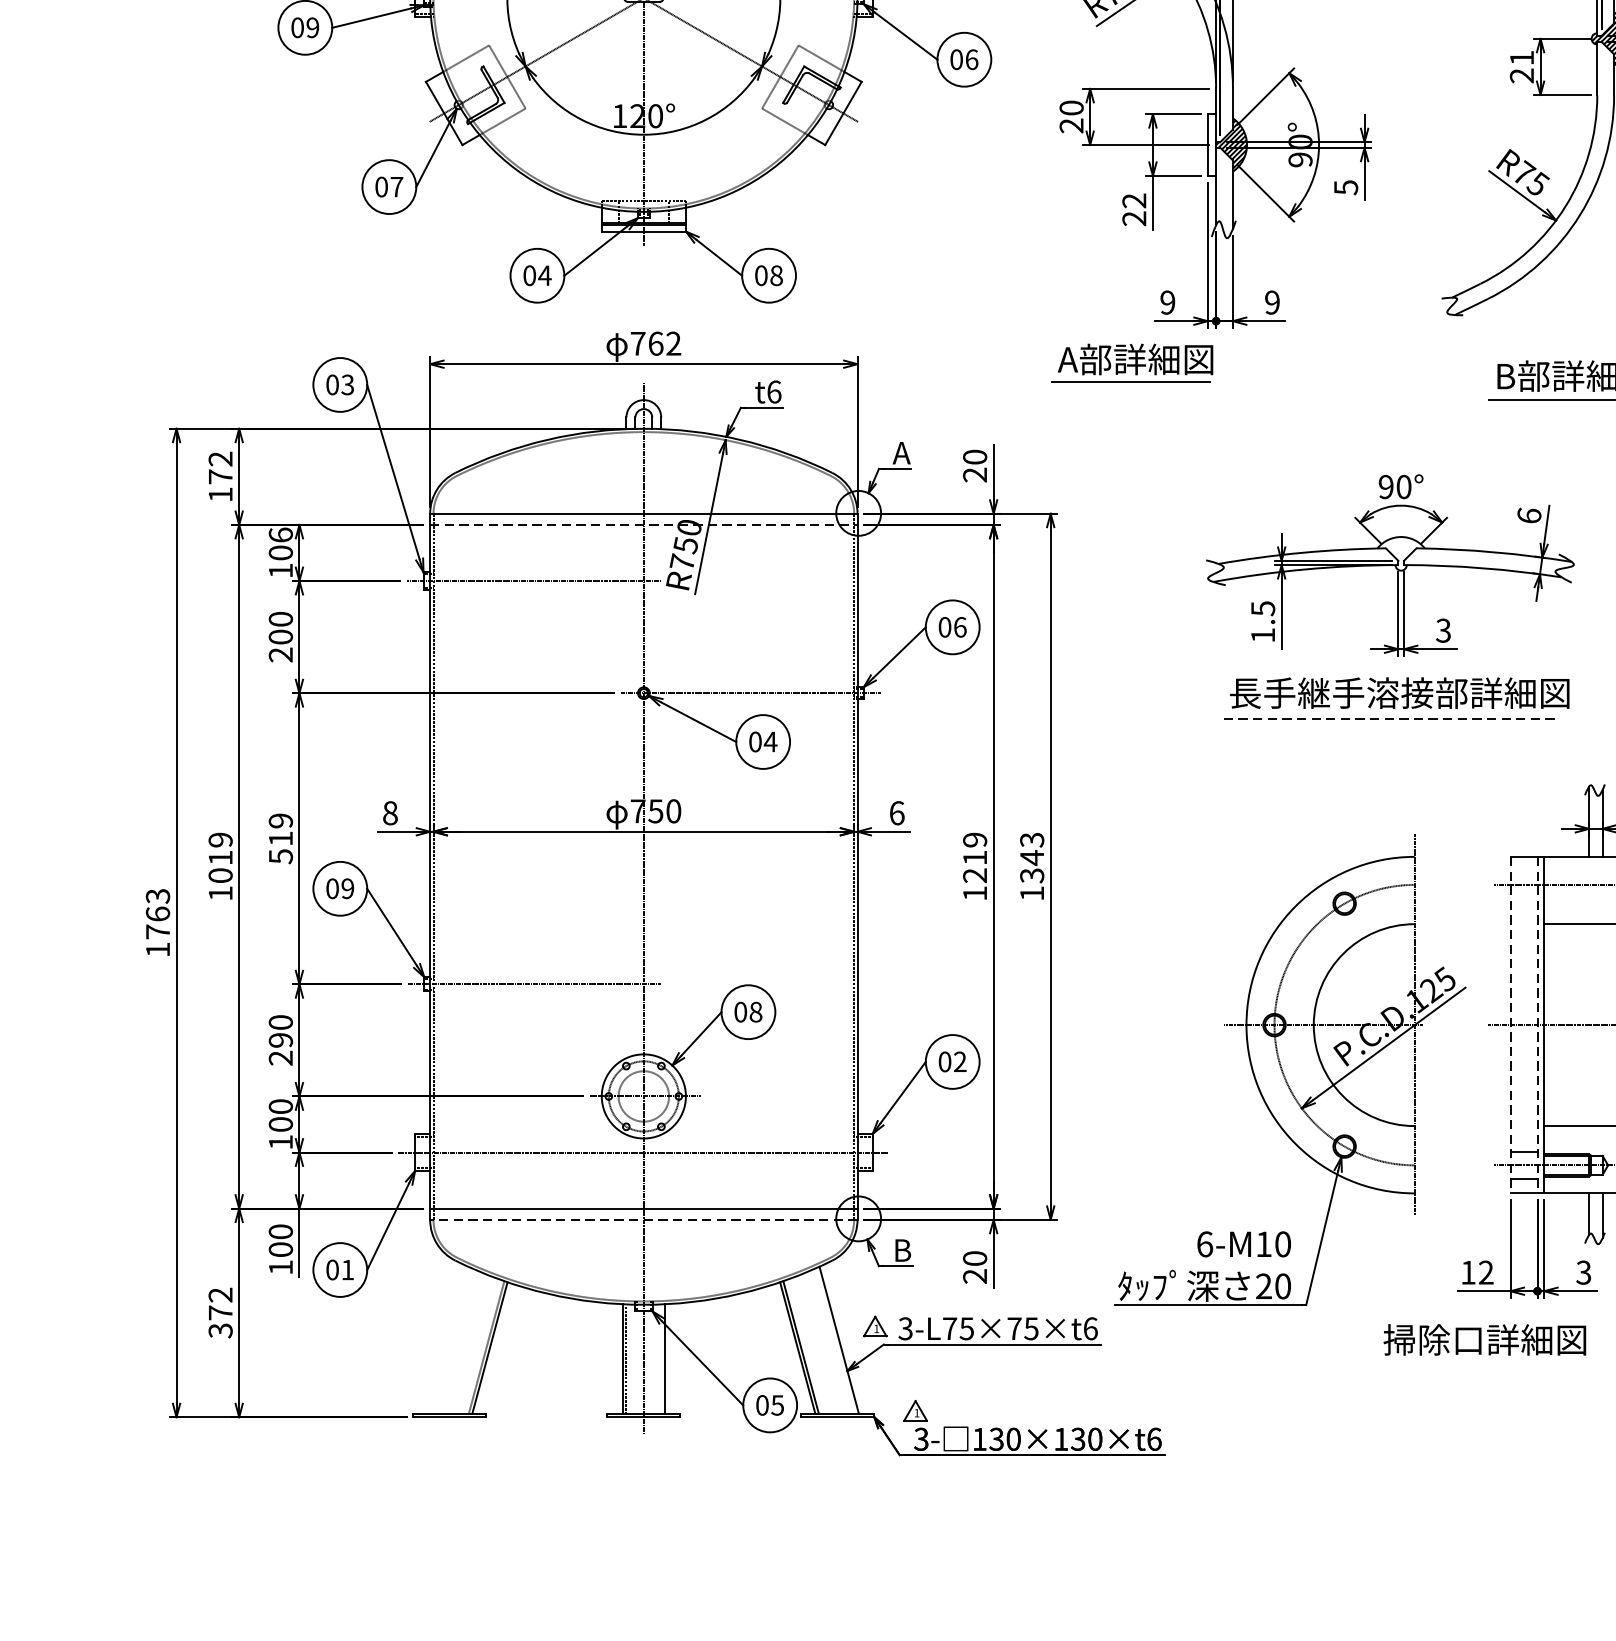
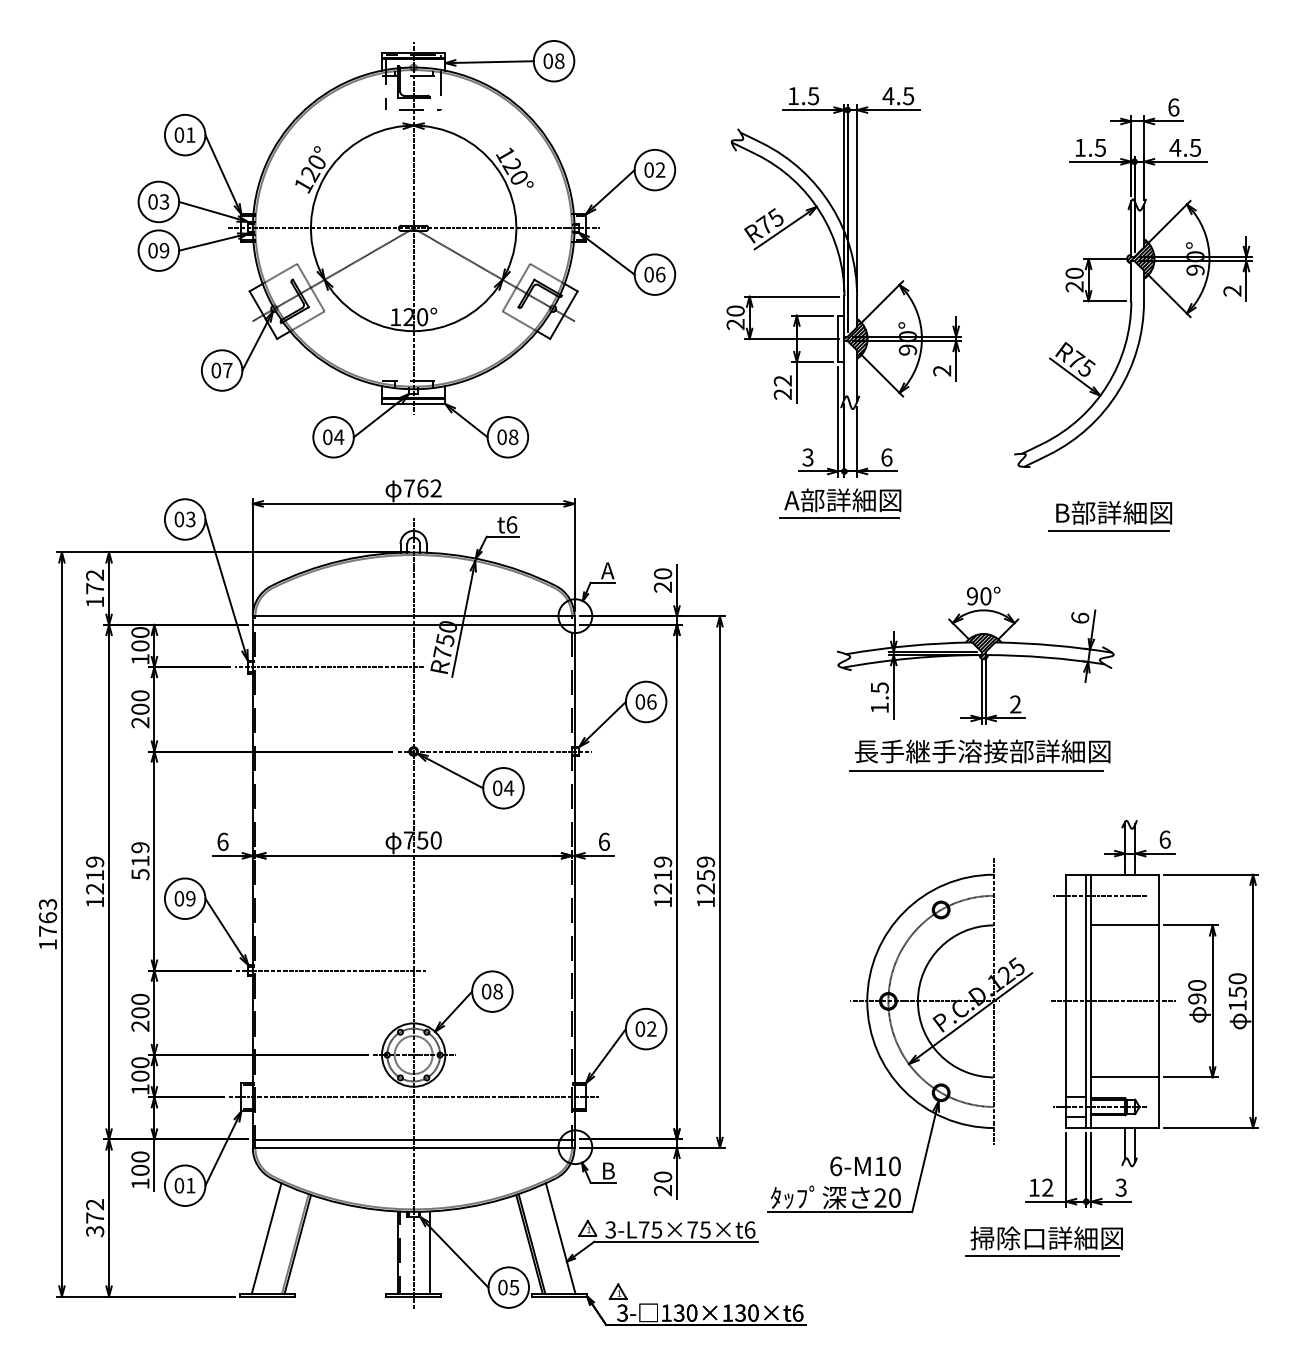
text: (1521, 56) -> (1074, 272), 21 -> 20
text: (1346, 187) -> (942, 370), 5 -> 2
text: (1167, 302) -> (807, 457), 9 -> 3
text: (1272, 302) -> (886, 457), 9 -> 6
part: (1132, 363) -> (840, 503), moved
line: (643, 524) -> (413, 624), dashed -> solid
text: (280, 533) -> (140, 631), 106 -> 100
hatch: (1402, 553) -> (984, 646), added
text: (1443, 630) -> (1015, 704), 3 -> 2
line: (1392, 719) -> (977, 771), dashed -> solid
text: (389, 812) -> (222, 841), 8 -> 6
text: (1032, 857) -> (706, 875), 1343 -> 1259
text: (221, 875) -> (95, 888), 1019 -> 1219
line: (1511, 1025) -> (1066, 1001), dashed -> solid
line: (1537, 1025) -> (1086, 1001), dashed -> solid
text: (280, 1039) -> (140, 1012), 290 -> 200
line: (643, 1219) -> (413, 1147), dashed -> solid
line: (448, 1340) -> (266, 1238), added
line: (1477, 1362) -> (1041, 1255), added

